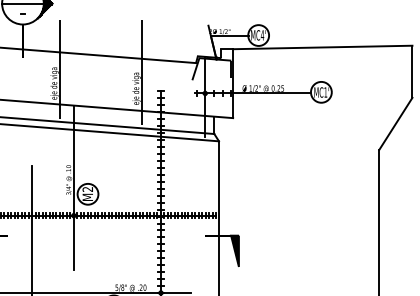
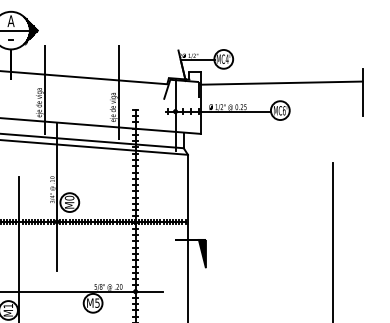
line: (322, 46) -> (281, 82), moved
text: (325, 92) -> (284, 110), MC1' -> MC6'
line: (395, 123) -> (347, 138), removed
text: (87, 188) -> (69, 197), M2 -> M0

